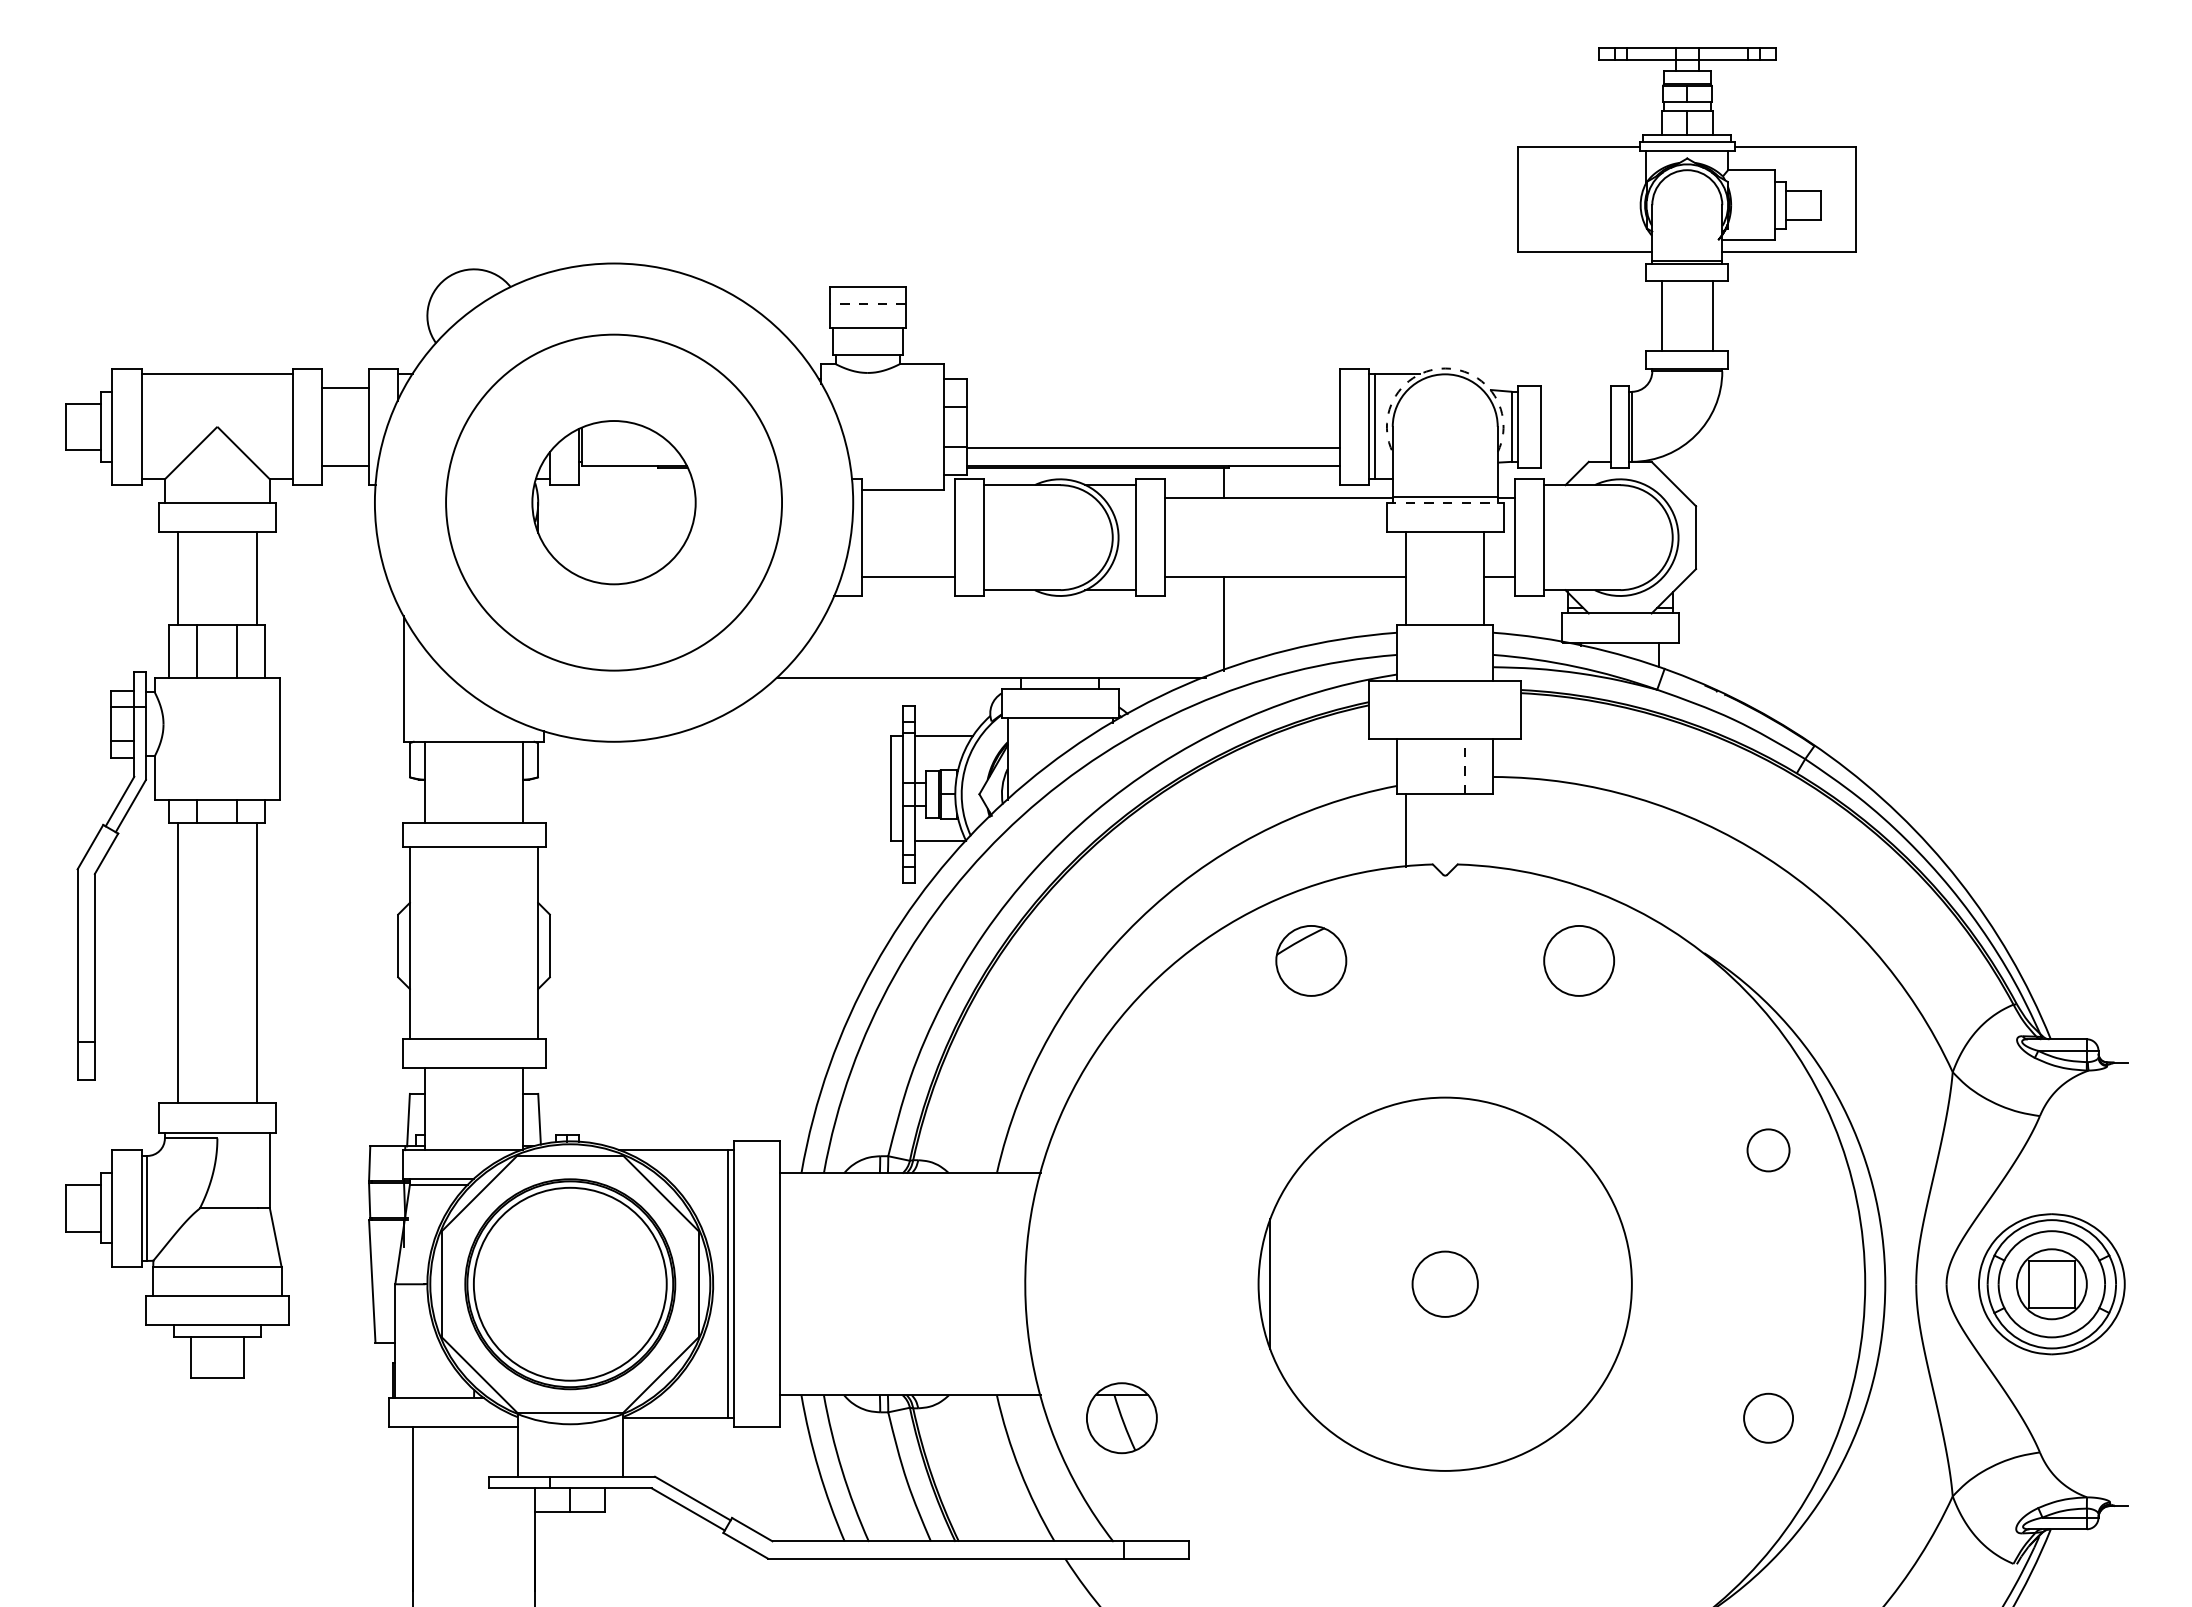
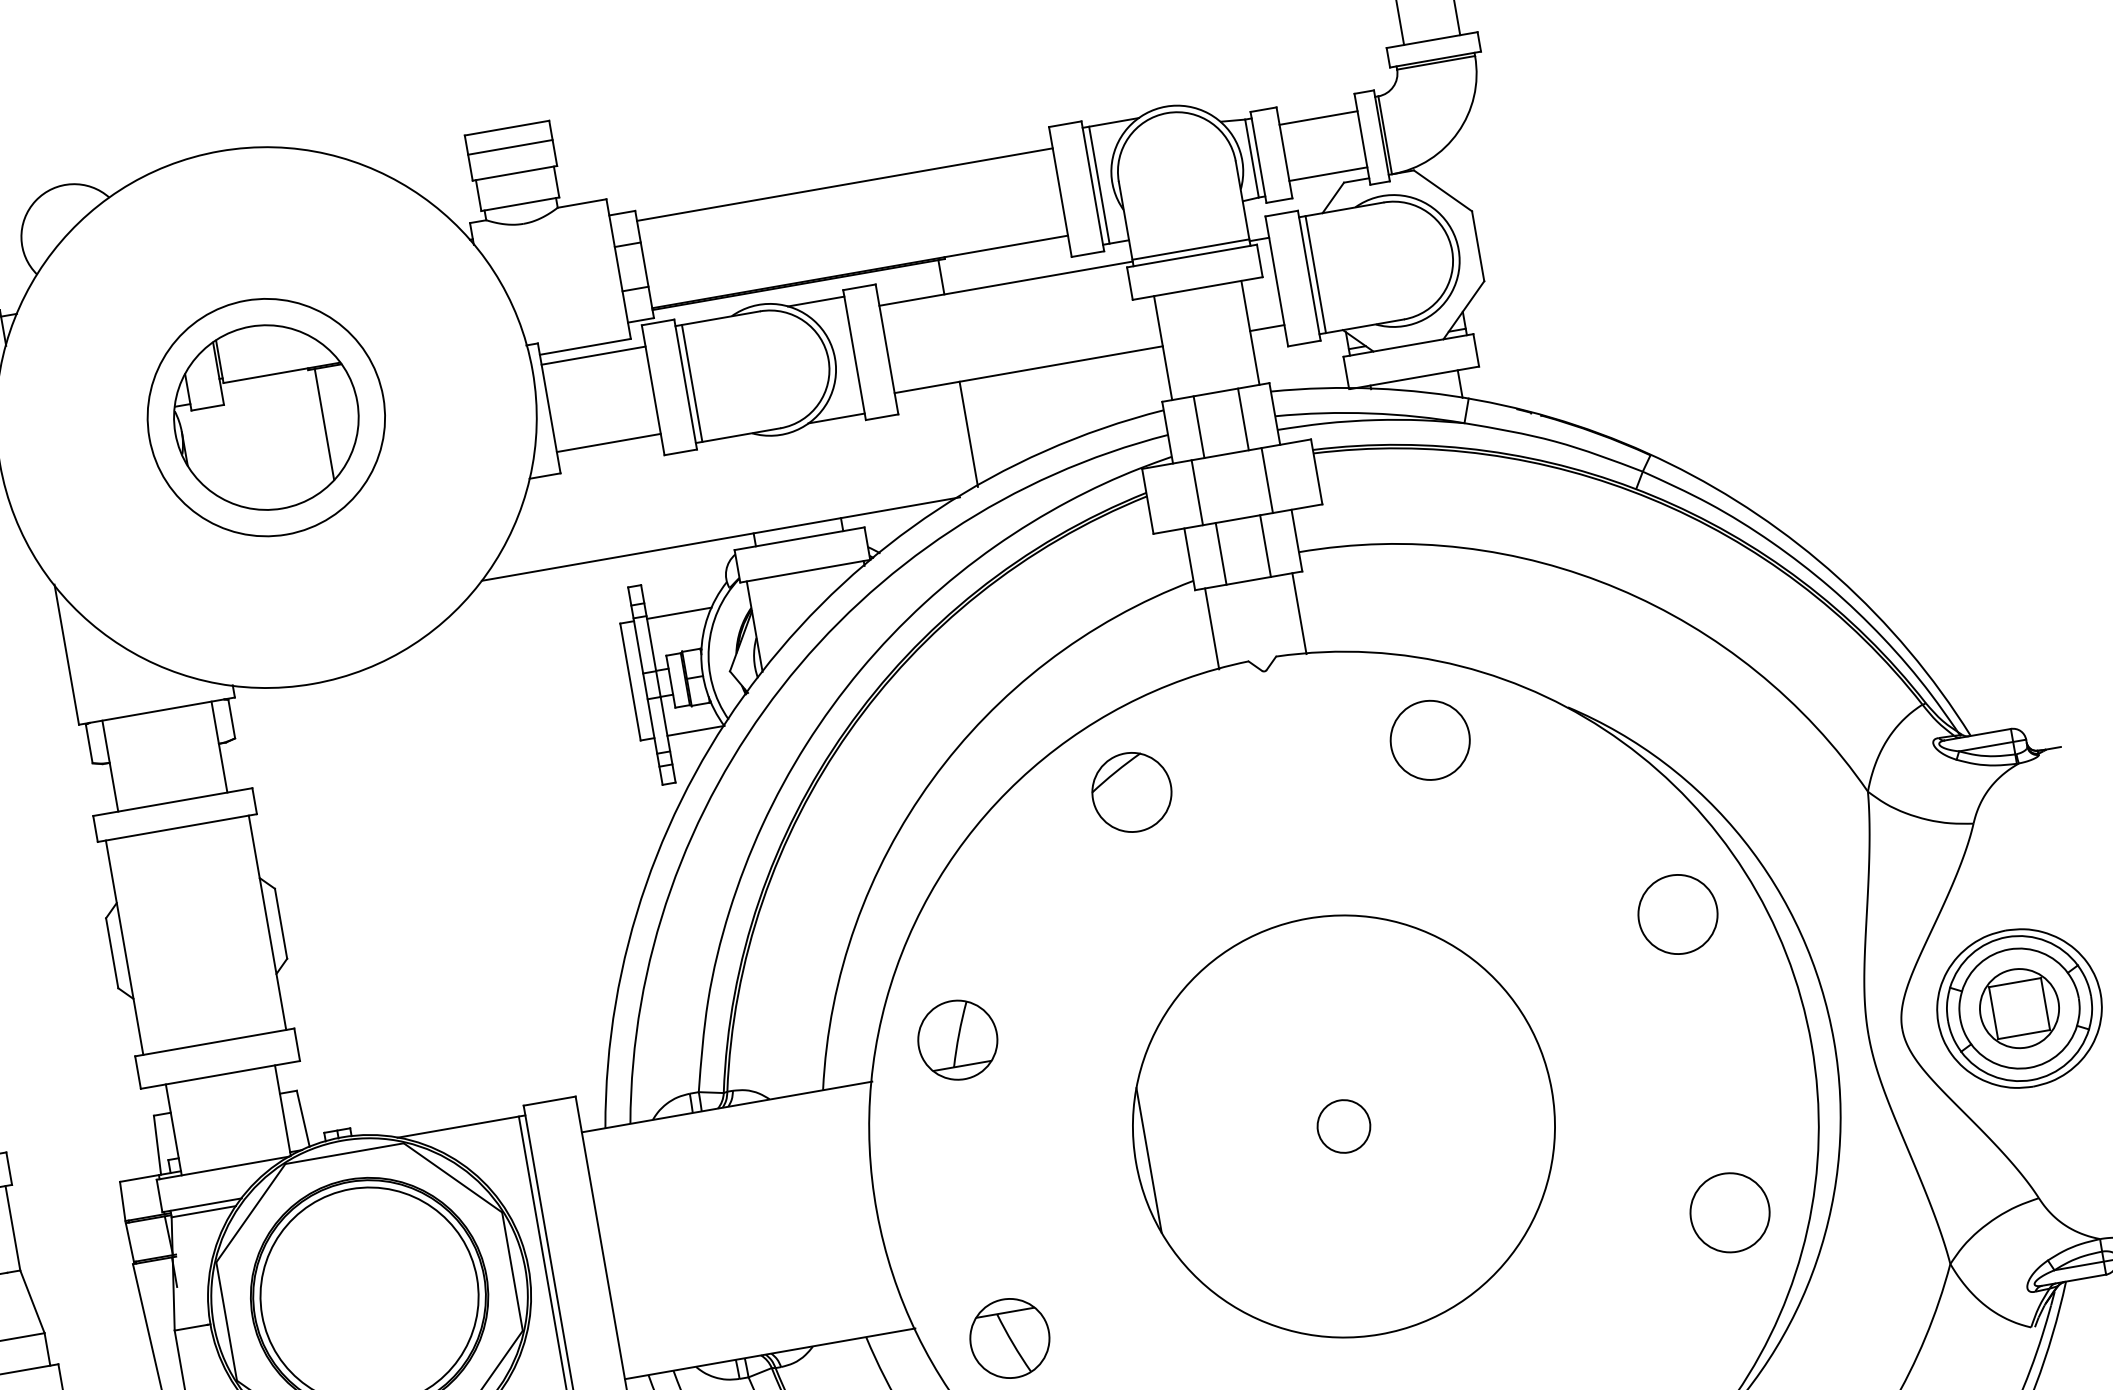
line: (867, 304) -> (510, 147), dashed -> solid
arc: (1445, 368) -> (1166, 106), dashed -> solid
line: (1576, 401) -> (1318, 117), added
line: (1153, 447) -> (844, 184), moved
line: (1576, 452) -> (1328, 174), added
line: (908, 498) -> (593, 355), added
circle: (614, 502) -> (266, 417), size x0.62
line: (1445, 502) -> (1192, 255), dashed -> solid
line: (663, 517) -> (324, 424), added
line: (990, 537) -> (692, 383), added
line: (1550, 537) -> (1316, 274), added
line: (1425, 652) -> (1199, 426), added
line: (1465, 652) -> (1243, 418), added
line: (1413, 709) -> (1196, 492), added
line: (1476, 709) -> (1267, 480), added
line: (1425, 766) -> (1221, 553), added
line: (1465, 766) -> (1265, 545), dashed -> solid
line: (1484, 830) -> (1299, 613), added
part: (1121, 1150) -> (957, 1040), added
circle: (1768, 1150) -> (1677, 914), size x1.67
circle: (1444, 1283) -> (1342, 1125), size x0.71
circle: (1768, 1418) -> (1730, 1213), size x1.43

